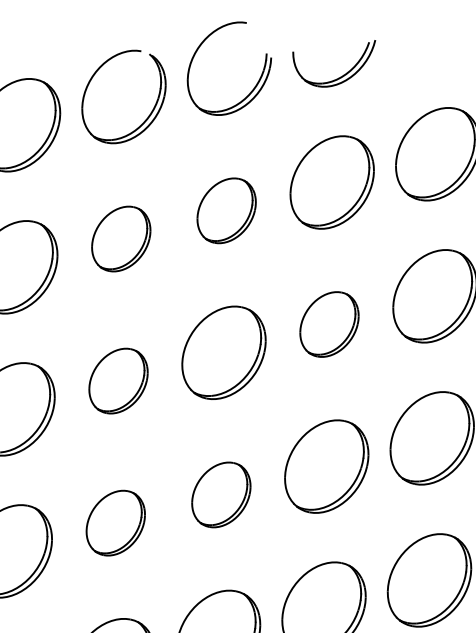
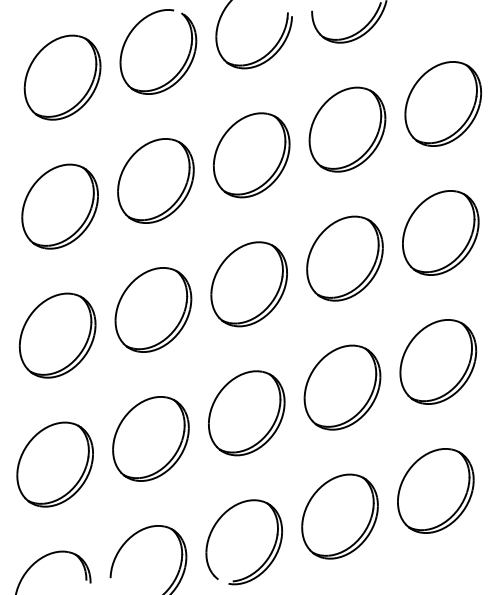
part: (226, 210) -> (251, 155), size x1.43
part: (120, 238) -> (155, 180), size x1.43
part: (328, 324) -> (344, 258), size x1.43
part: (118, 380) -> (153, 309), size x1.43
part: (221, 495) -> (246, 413), size x1.43
part: (115, 522) -> (150, 438), size x1.43

